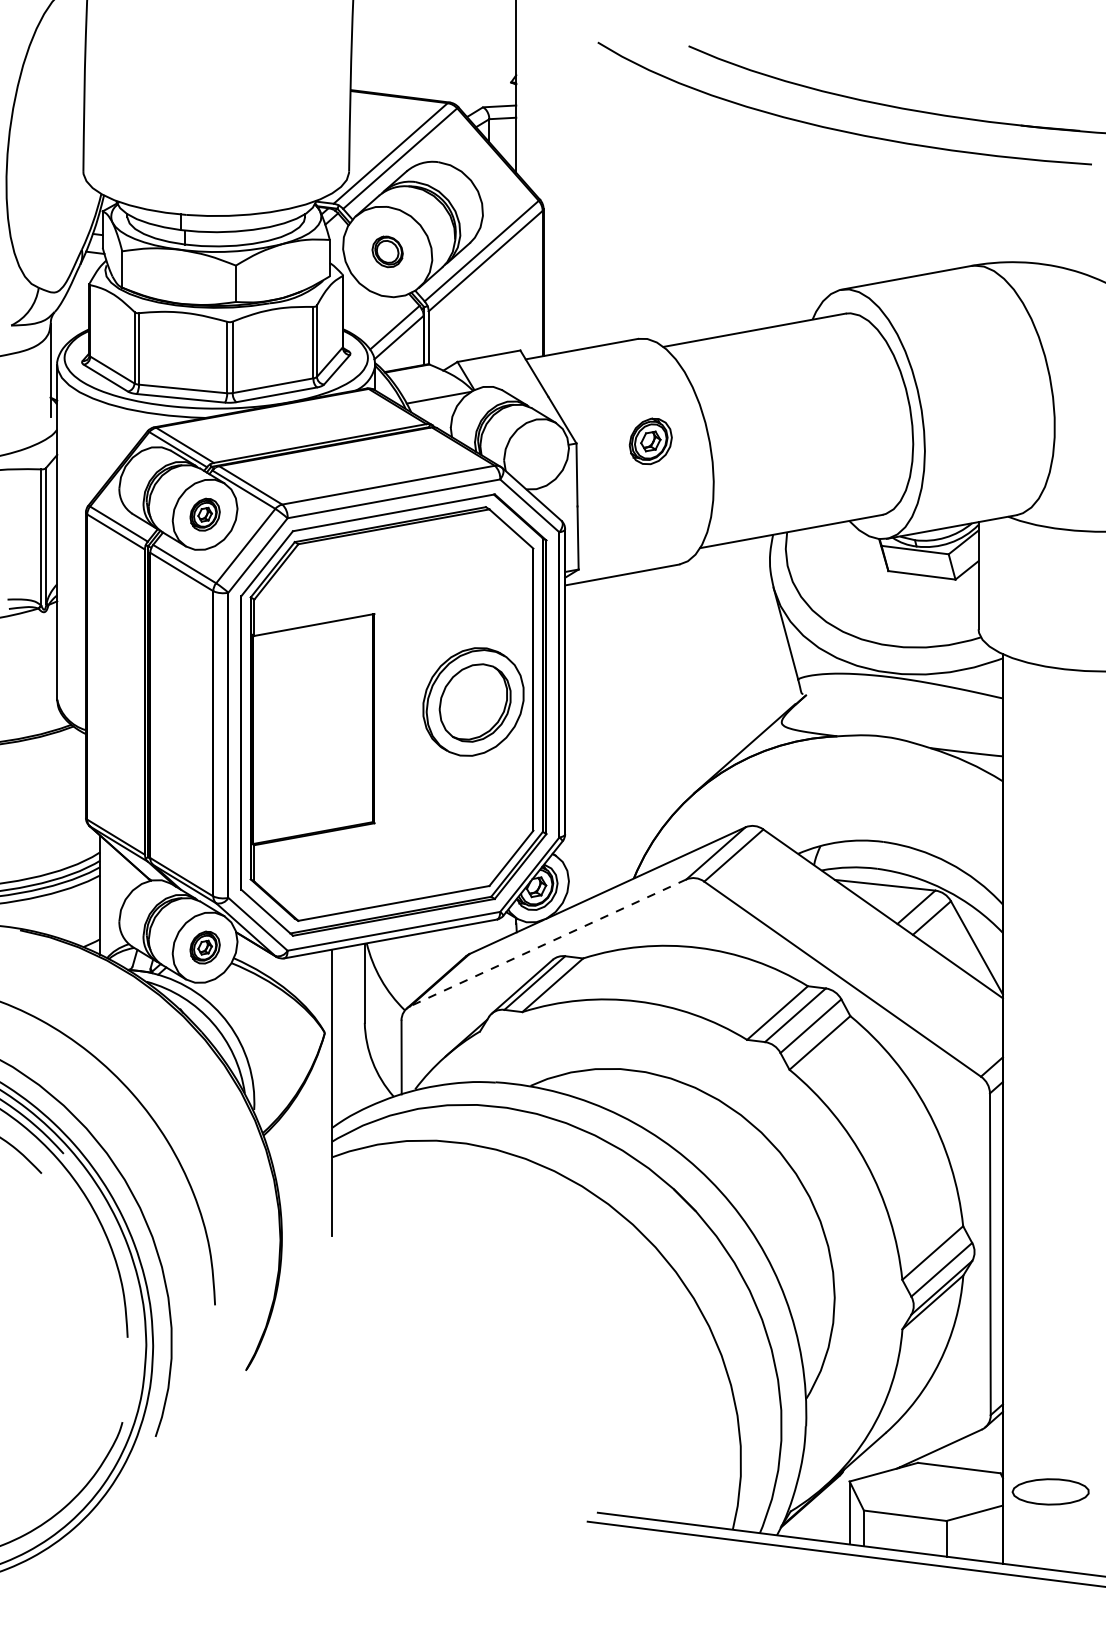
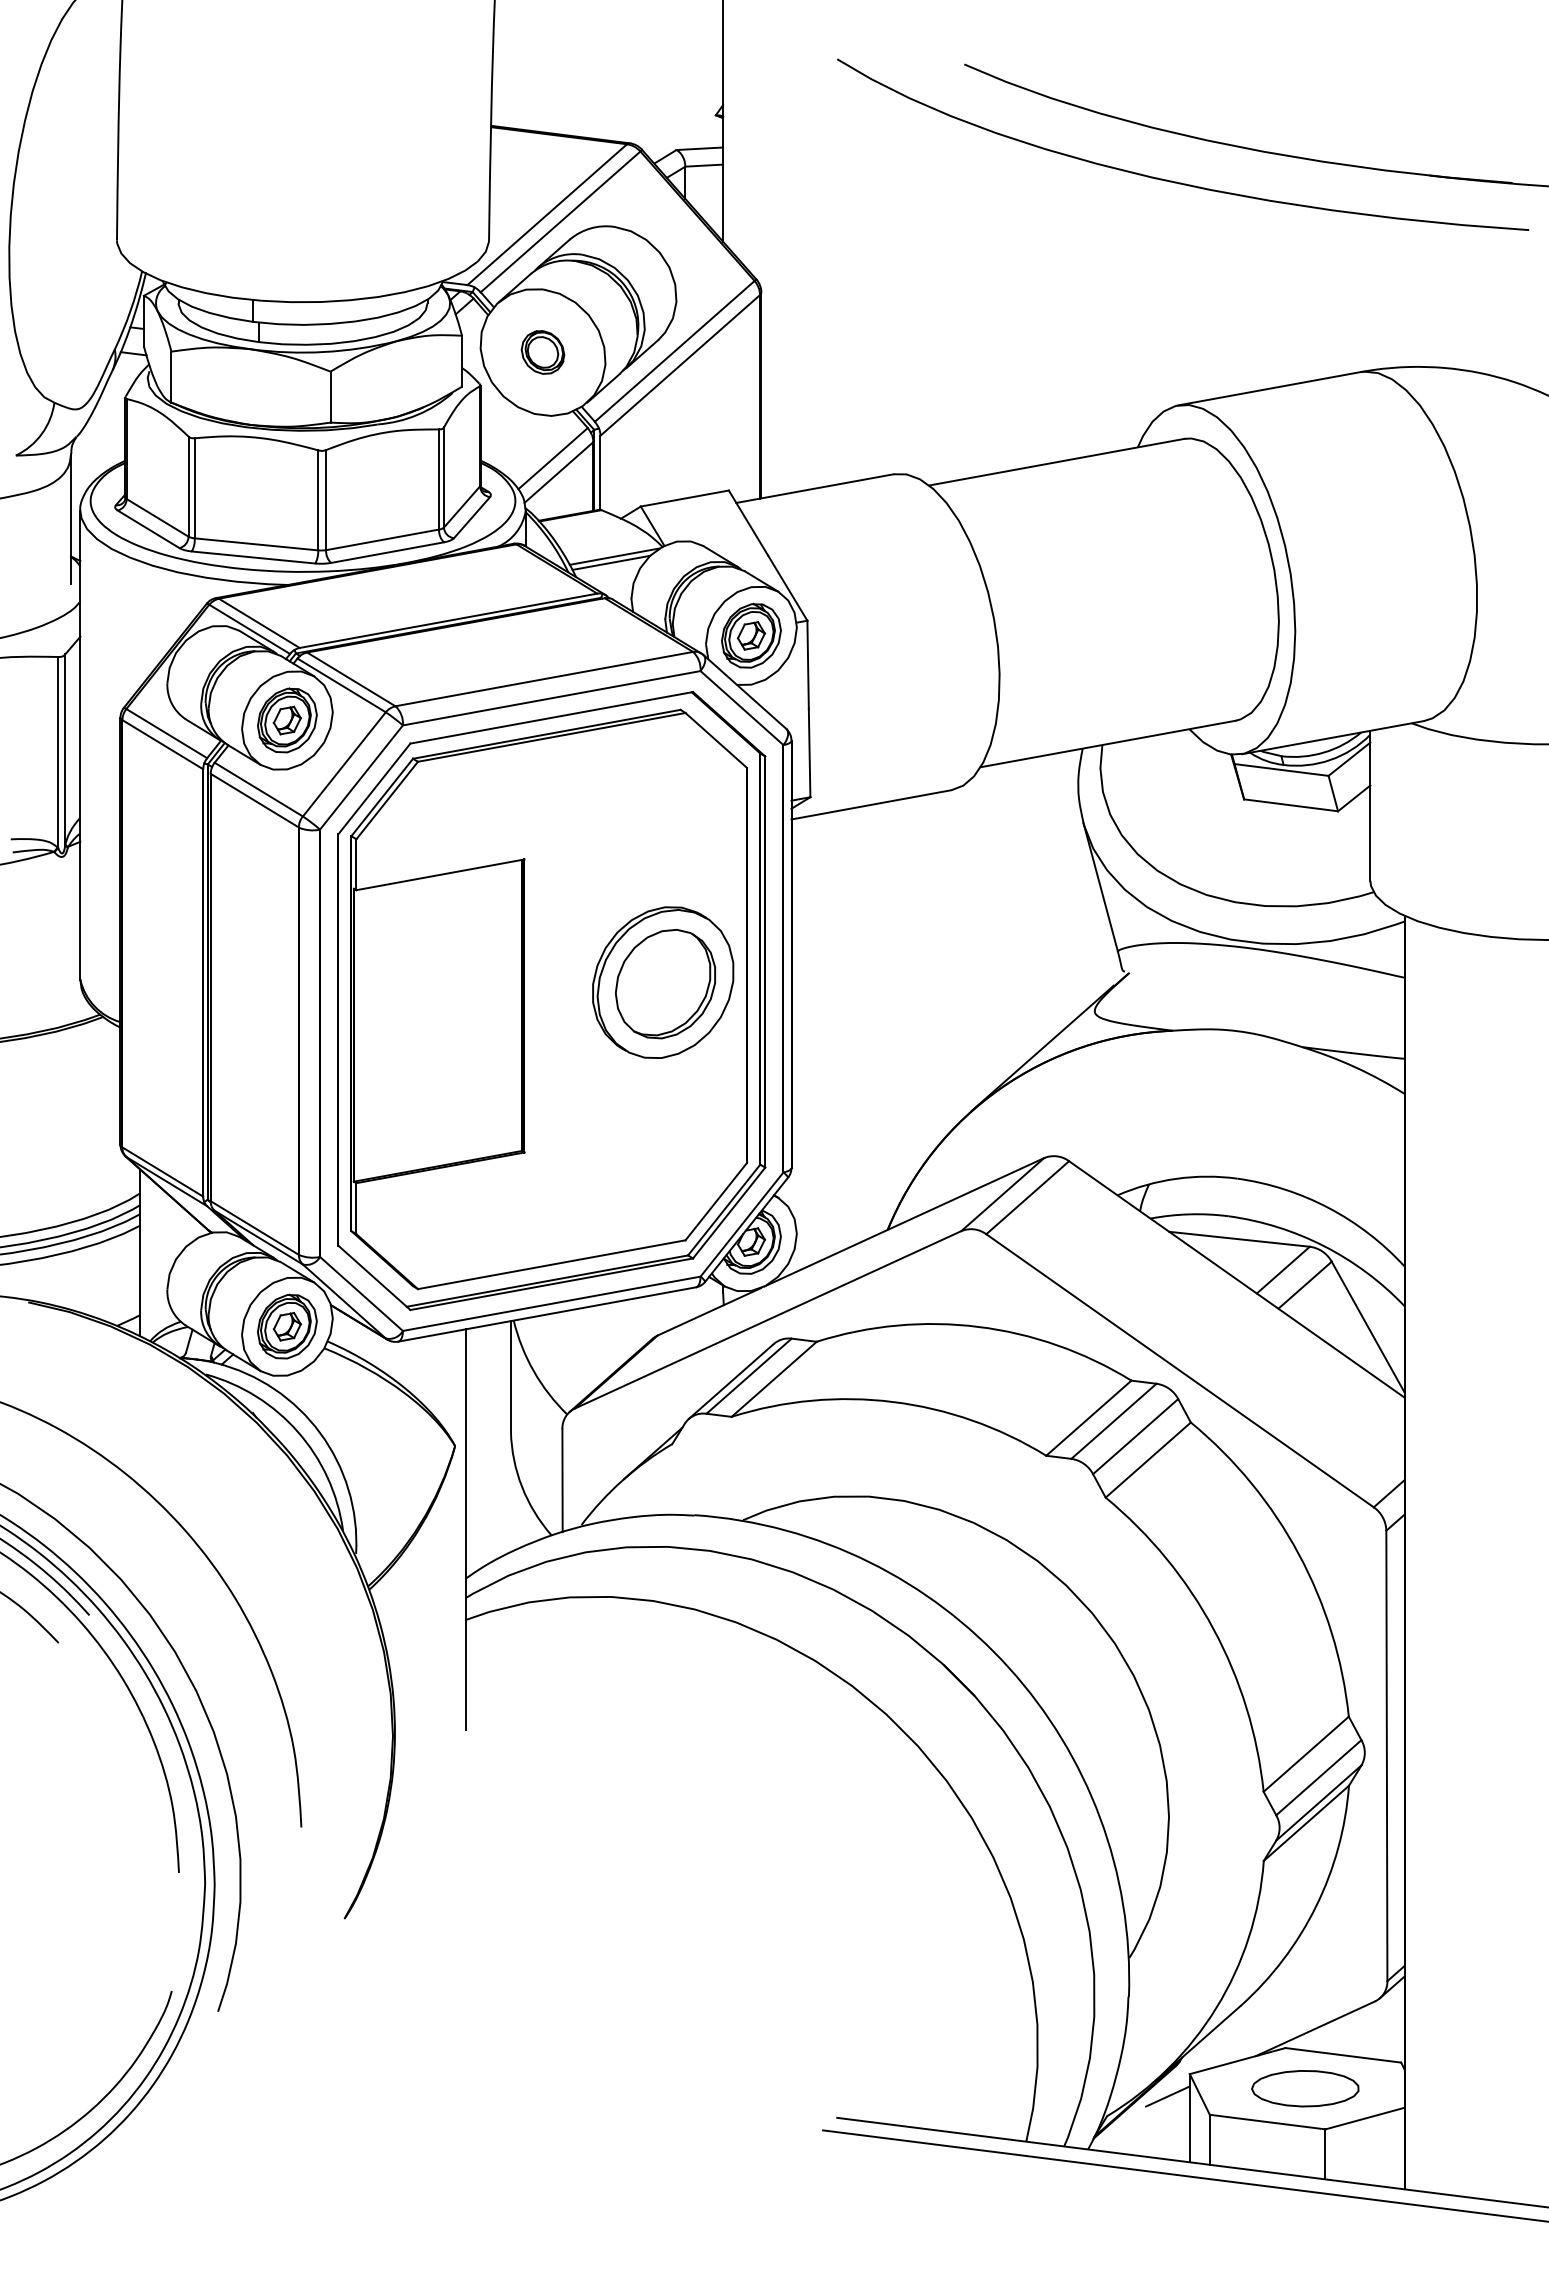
line: (436, 401) -> (611, 562), added
part: (650, 441) -> (751, 635), moved
part: (205, 514) -> (287, 720), size x1.43
line: (548, 942) -> (768, 1319), dashed -> solid
part: (205, 947) -> (287, 1326), size x1.43
part: (1050, 1491) -> (1305, 2088), moved
line: (833, 1497) -> (1167, 2096), added

